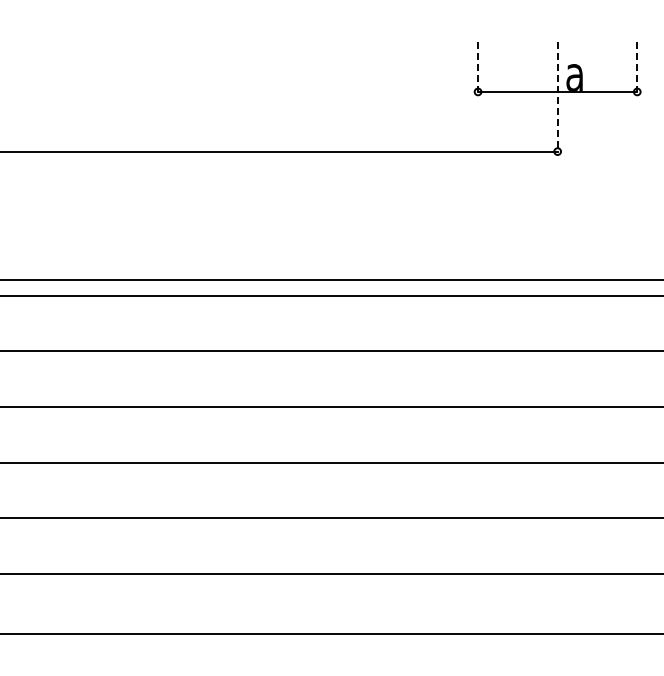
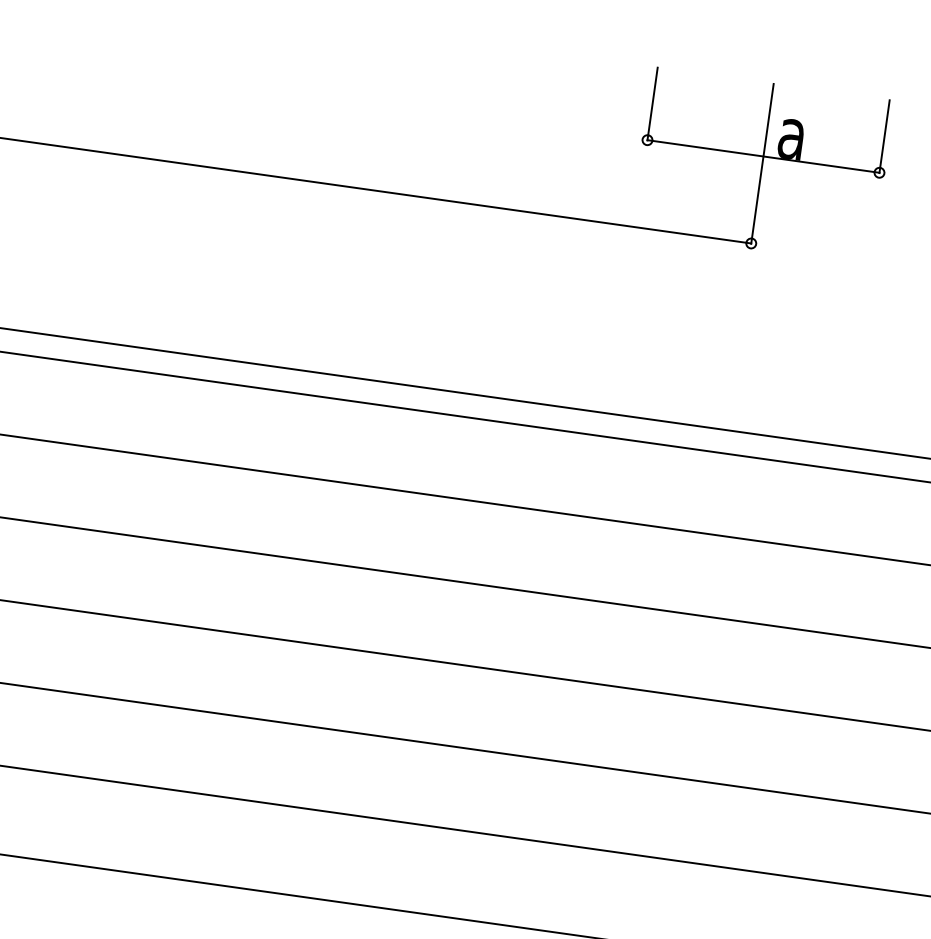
line: (478, 67) -> (653, 104), dashed -> solid
line: (637, 67) -> (884, 137), dashed -> solid
line: (557, 97) -> (762, 164), dashed -> solid

